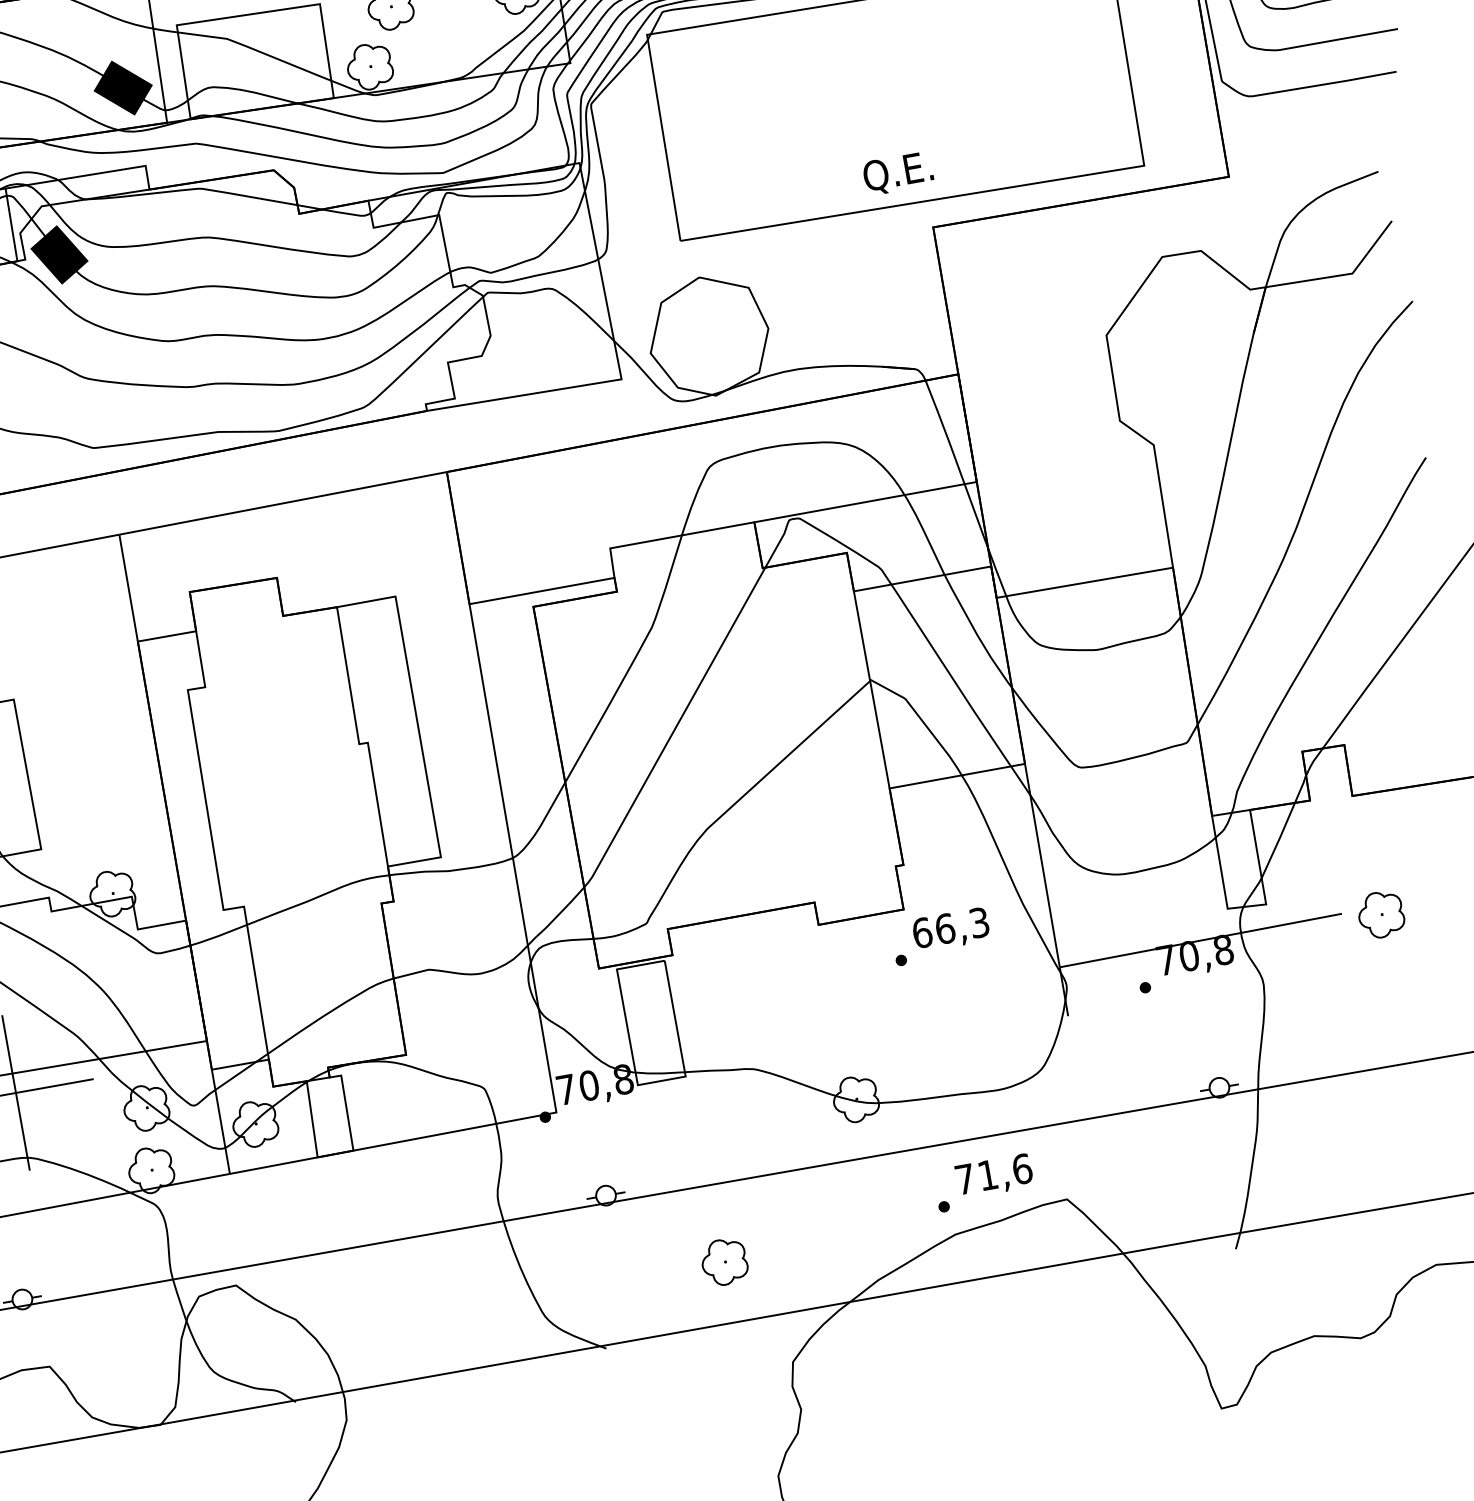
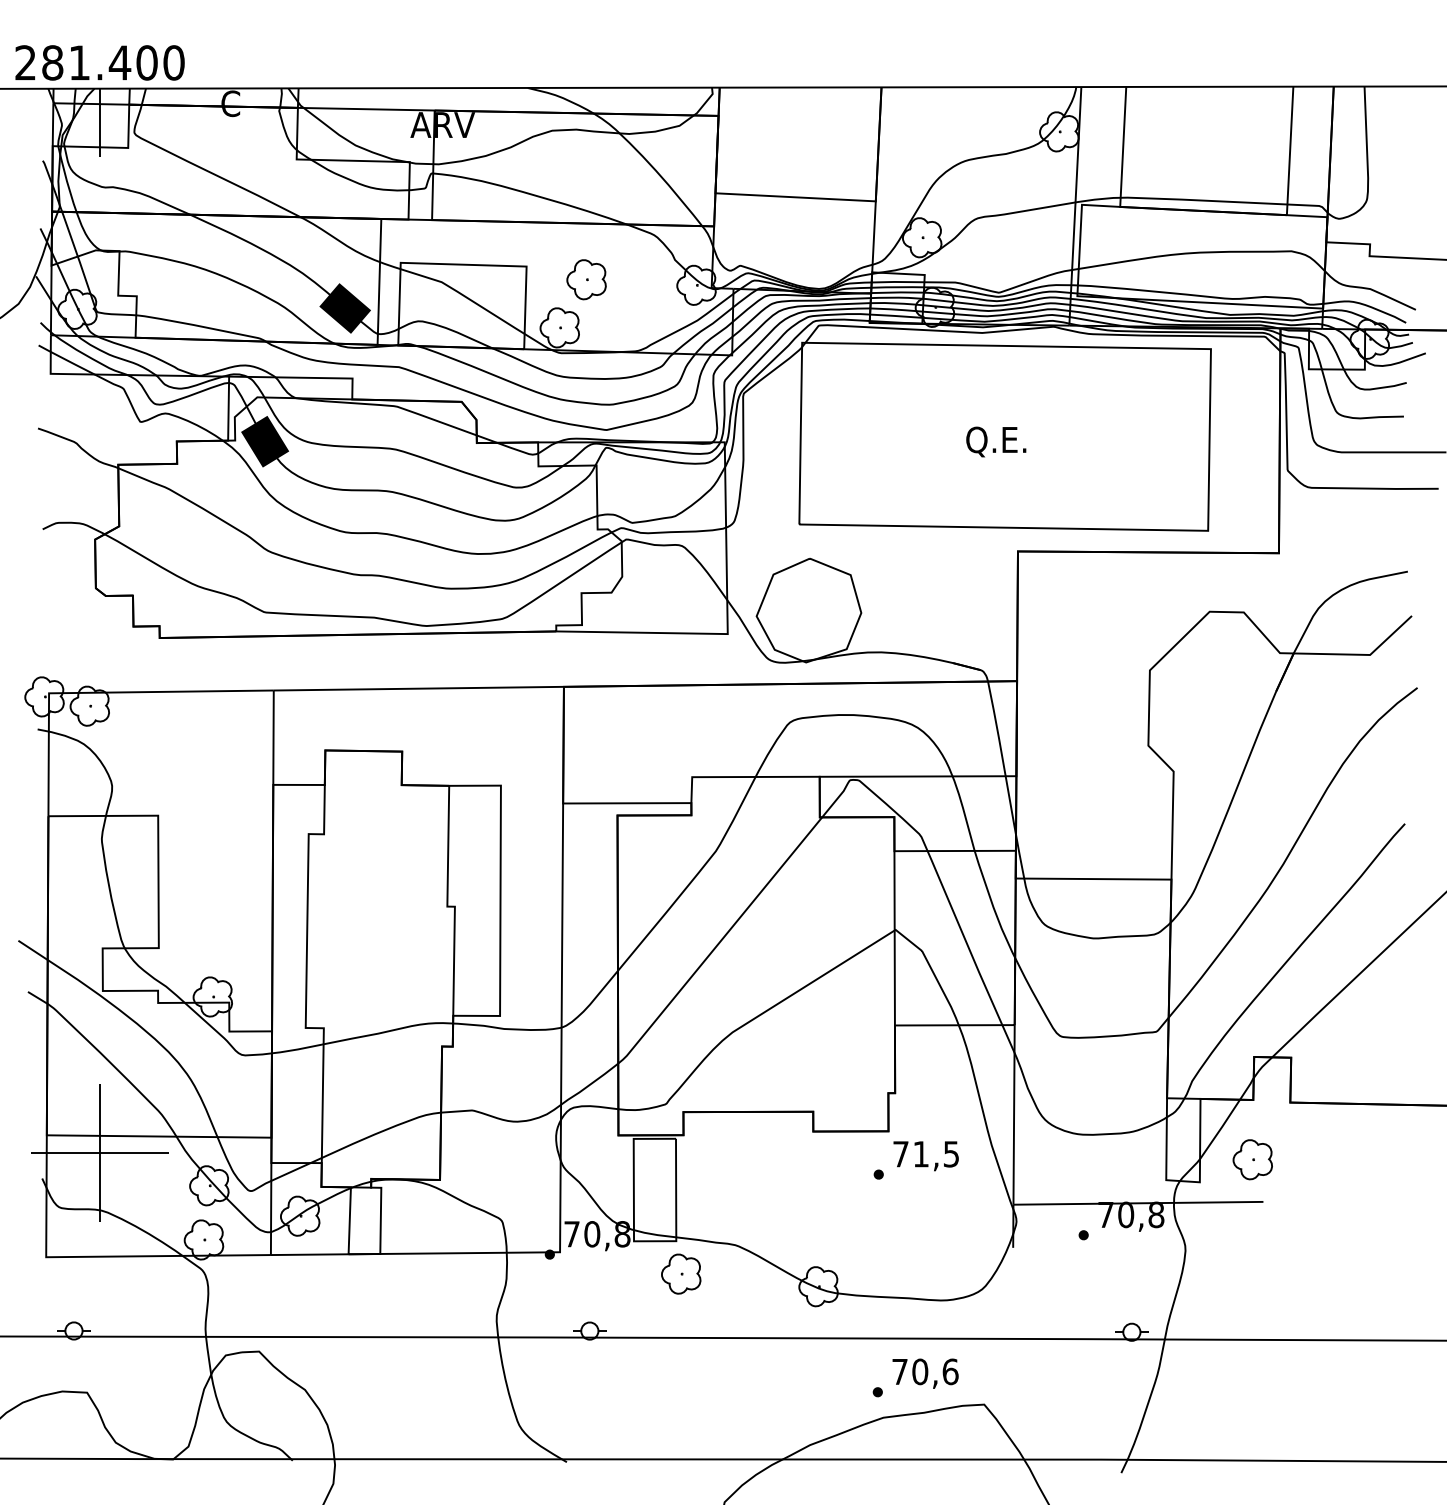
text: (898, 172) -> (996, 441), moved
part: (1380, 914) -> (1252, 1159), moved
text: (951, 928) -> (926, 1154), 66,3 -> 71,5
text: (988, 1174) -> (920, 1371), 71,6 -> 70,6
part: (724, 1261) -> (681, 1273), moved

